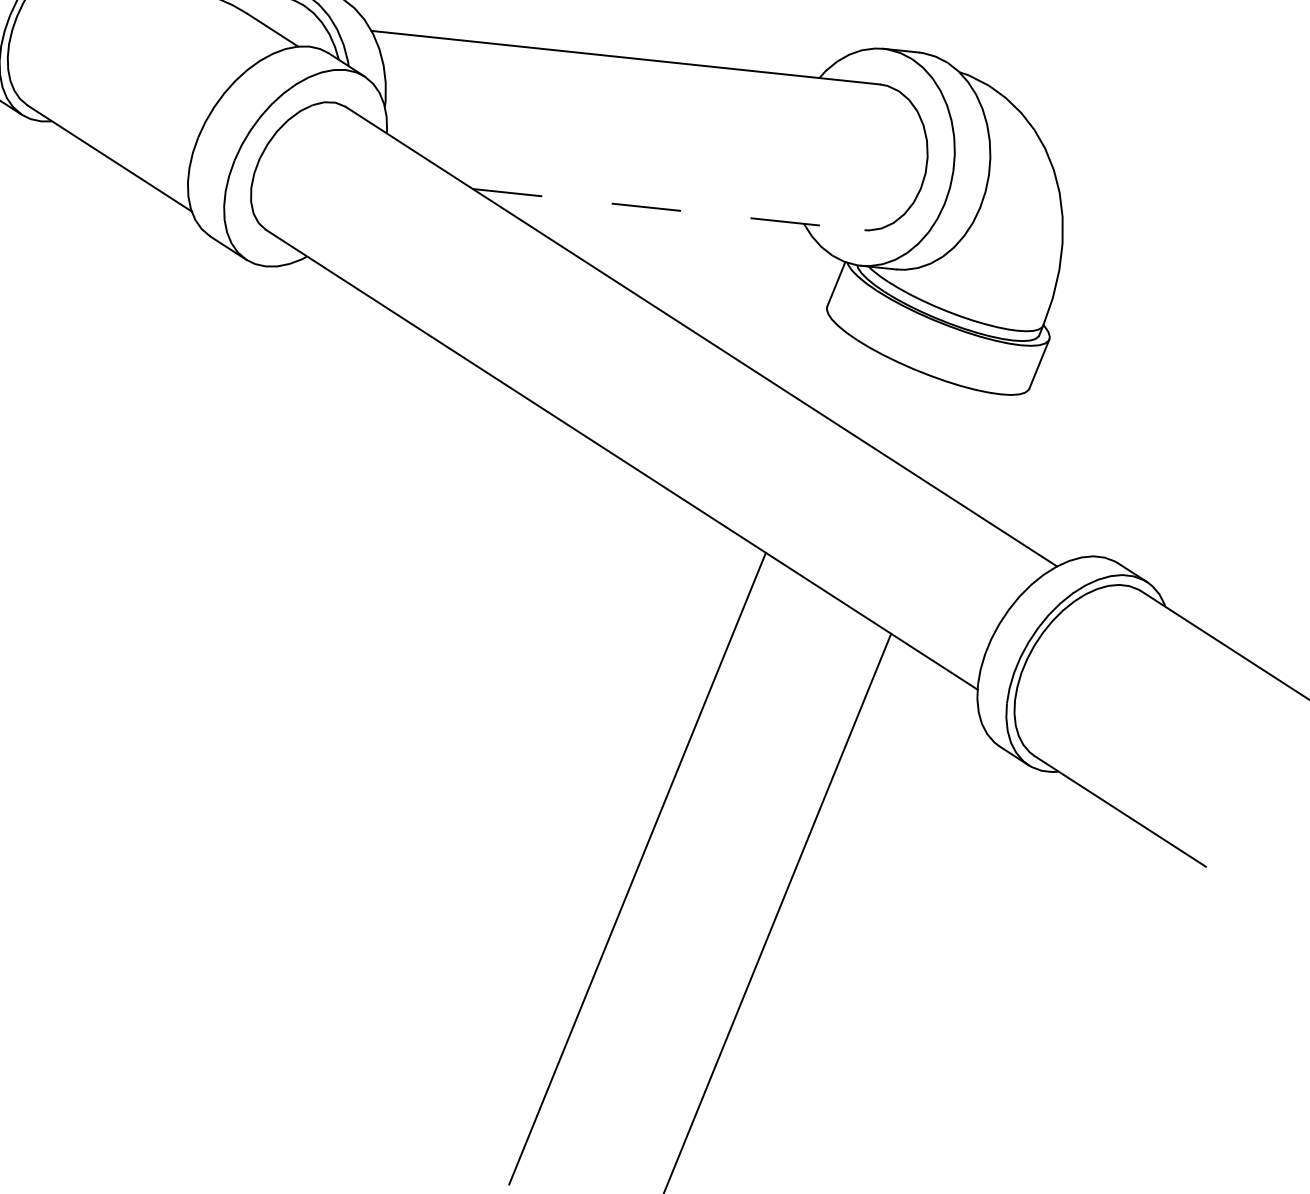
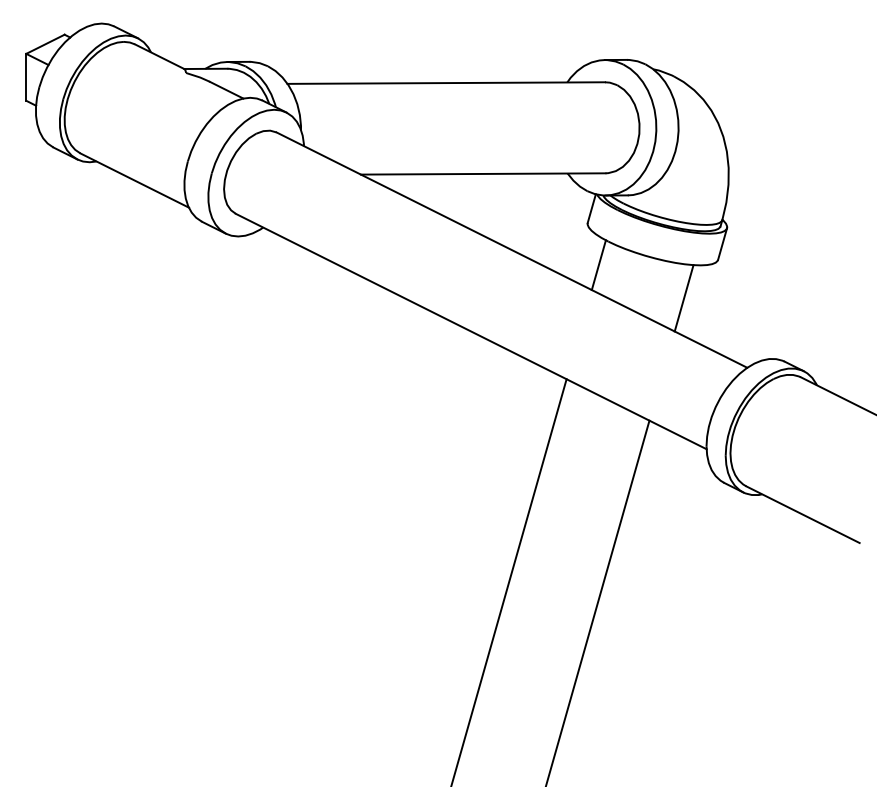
line: (669, 208) -> (483, 173), dashed -> solid
line: (837, 376) -> (598, 265), added
line: (967, 444) -> (683, 298), added

